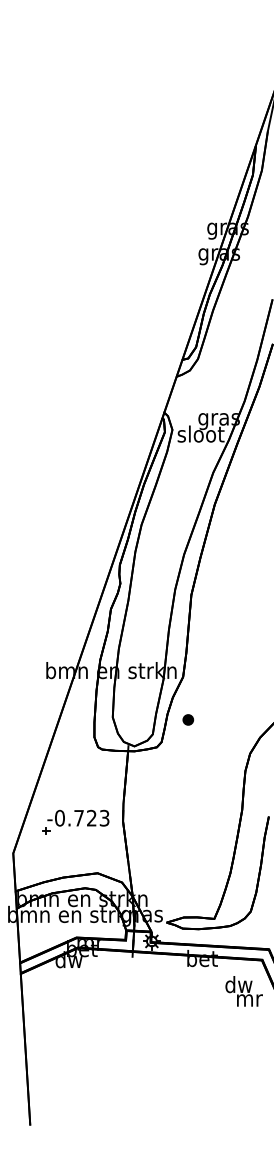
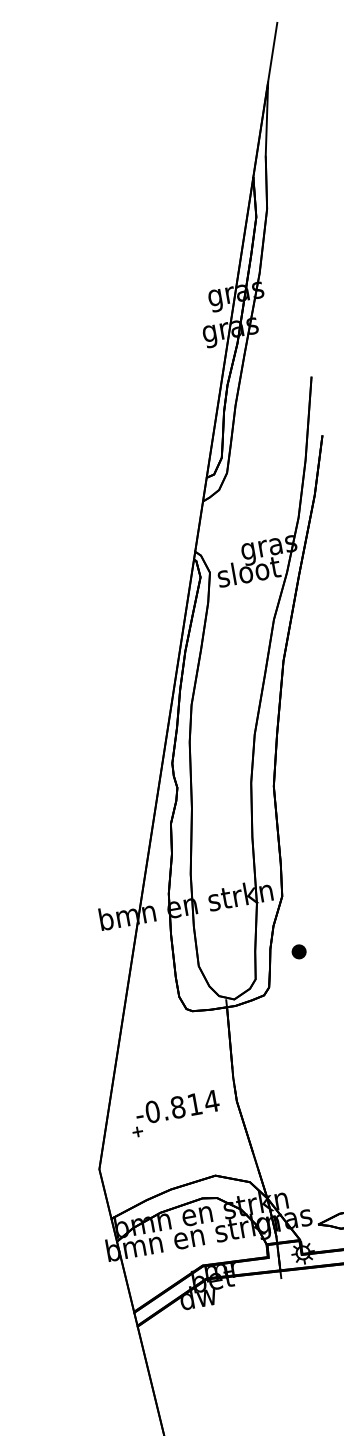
text: (91, 817) -> (194, 1103), -0.723 -> -0.814

